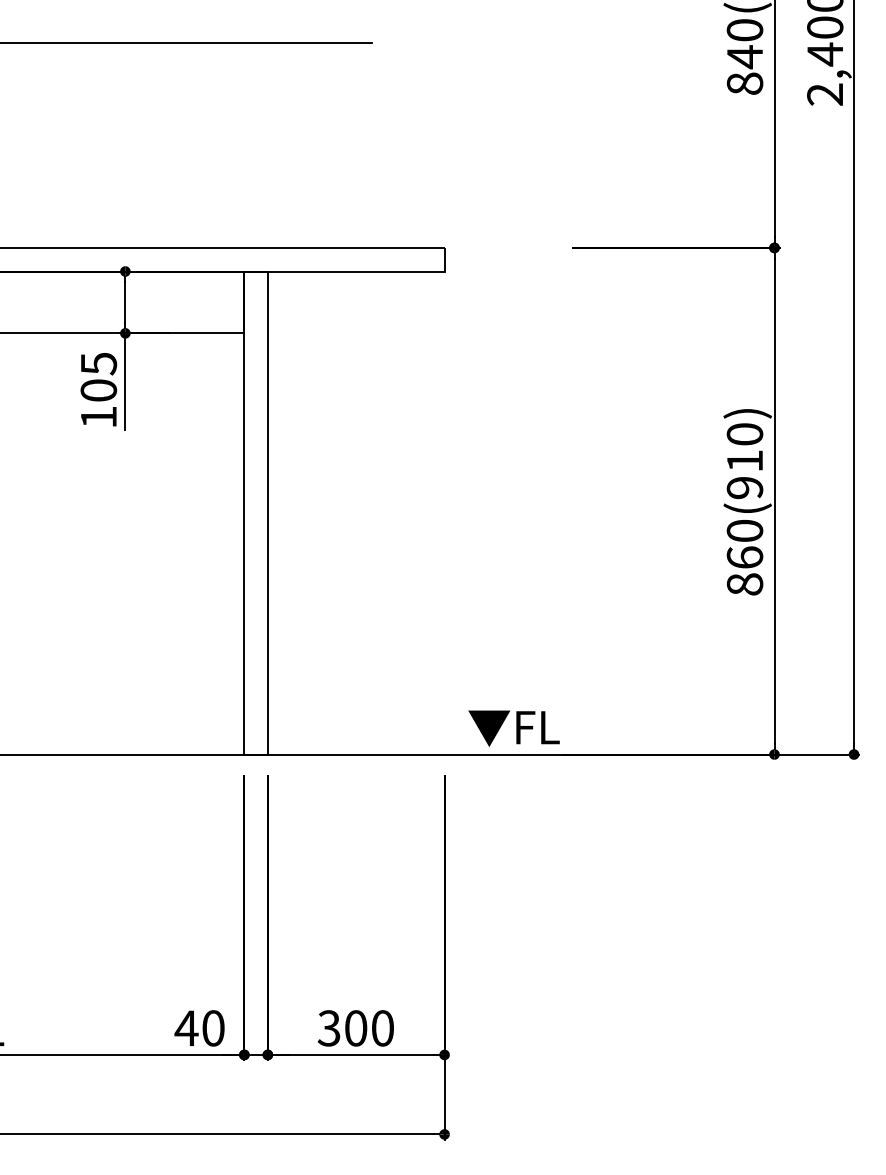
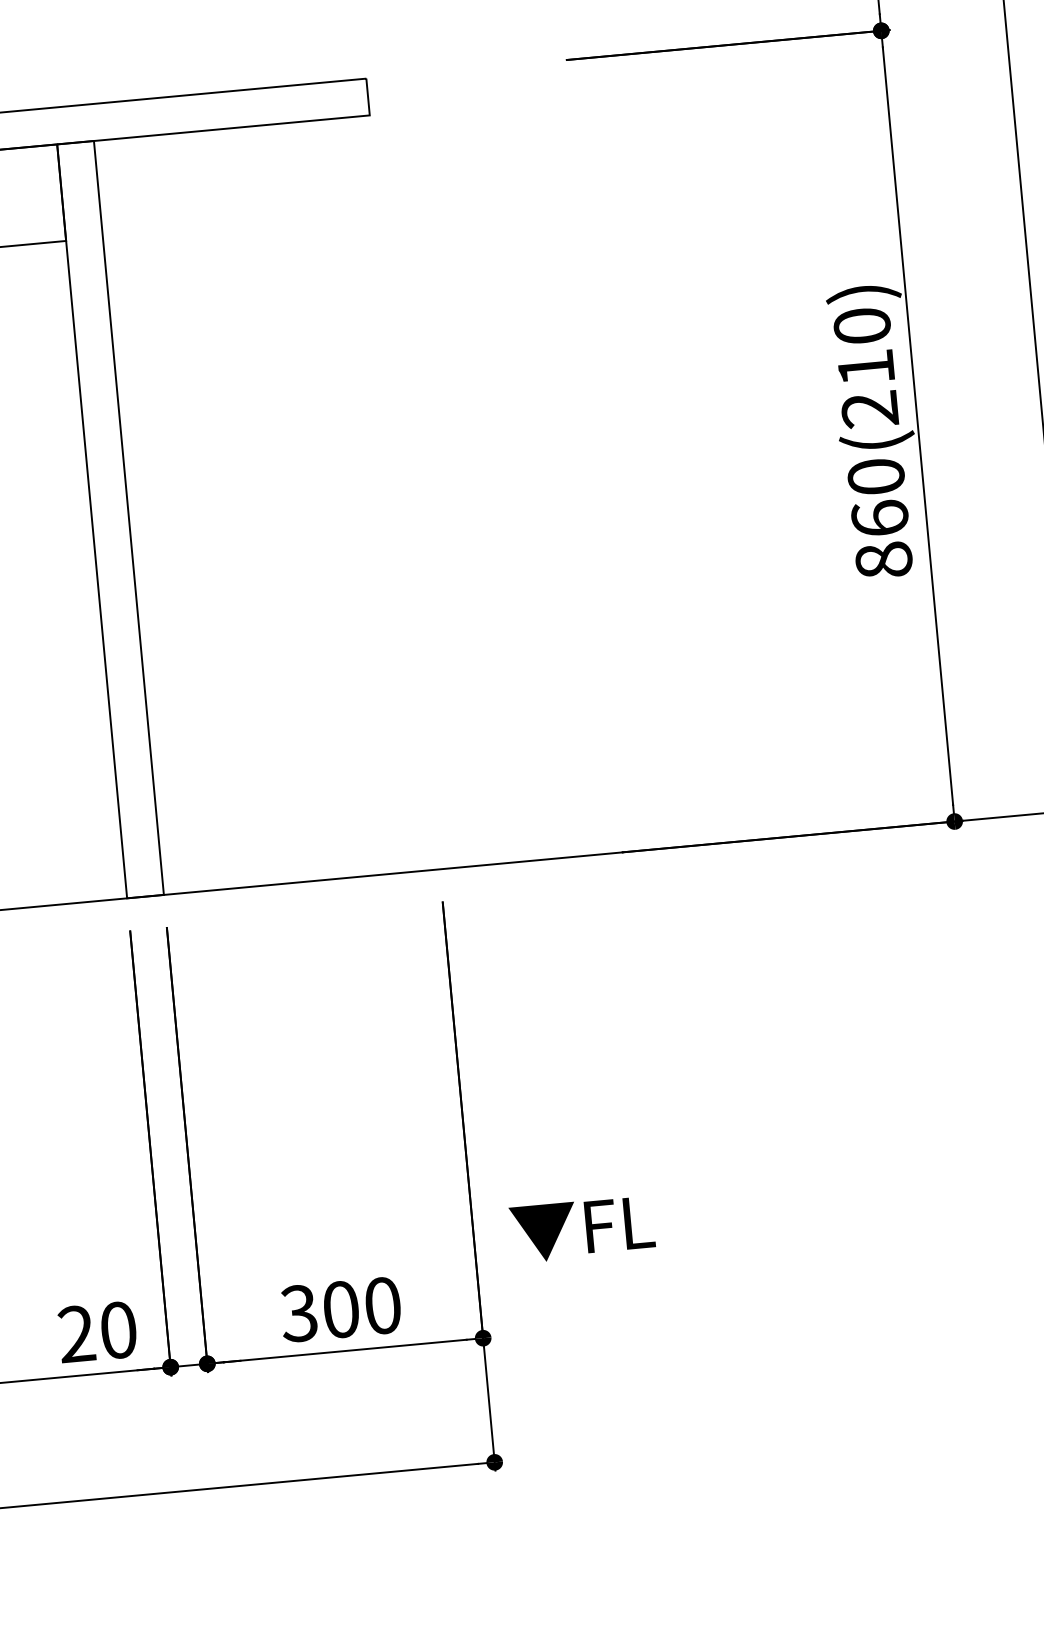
text: (745, 487) -> (870, 408), 860(910) -> 860(210)
text: (513, 728) -> (581, 1229), moved
text: (186, 1027) -> (76, 1332), 40 -> 20

